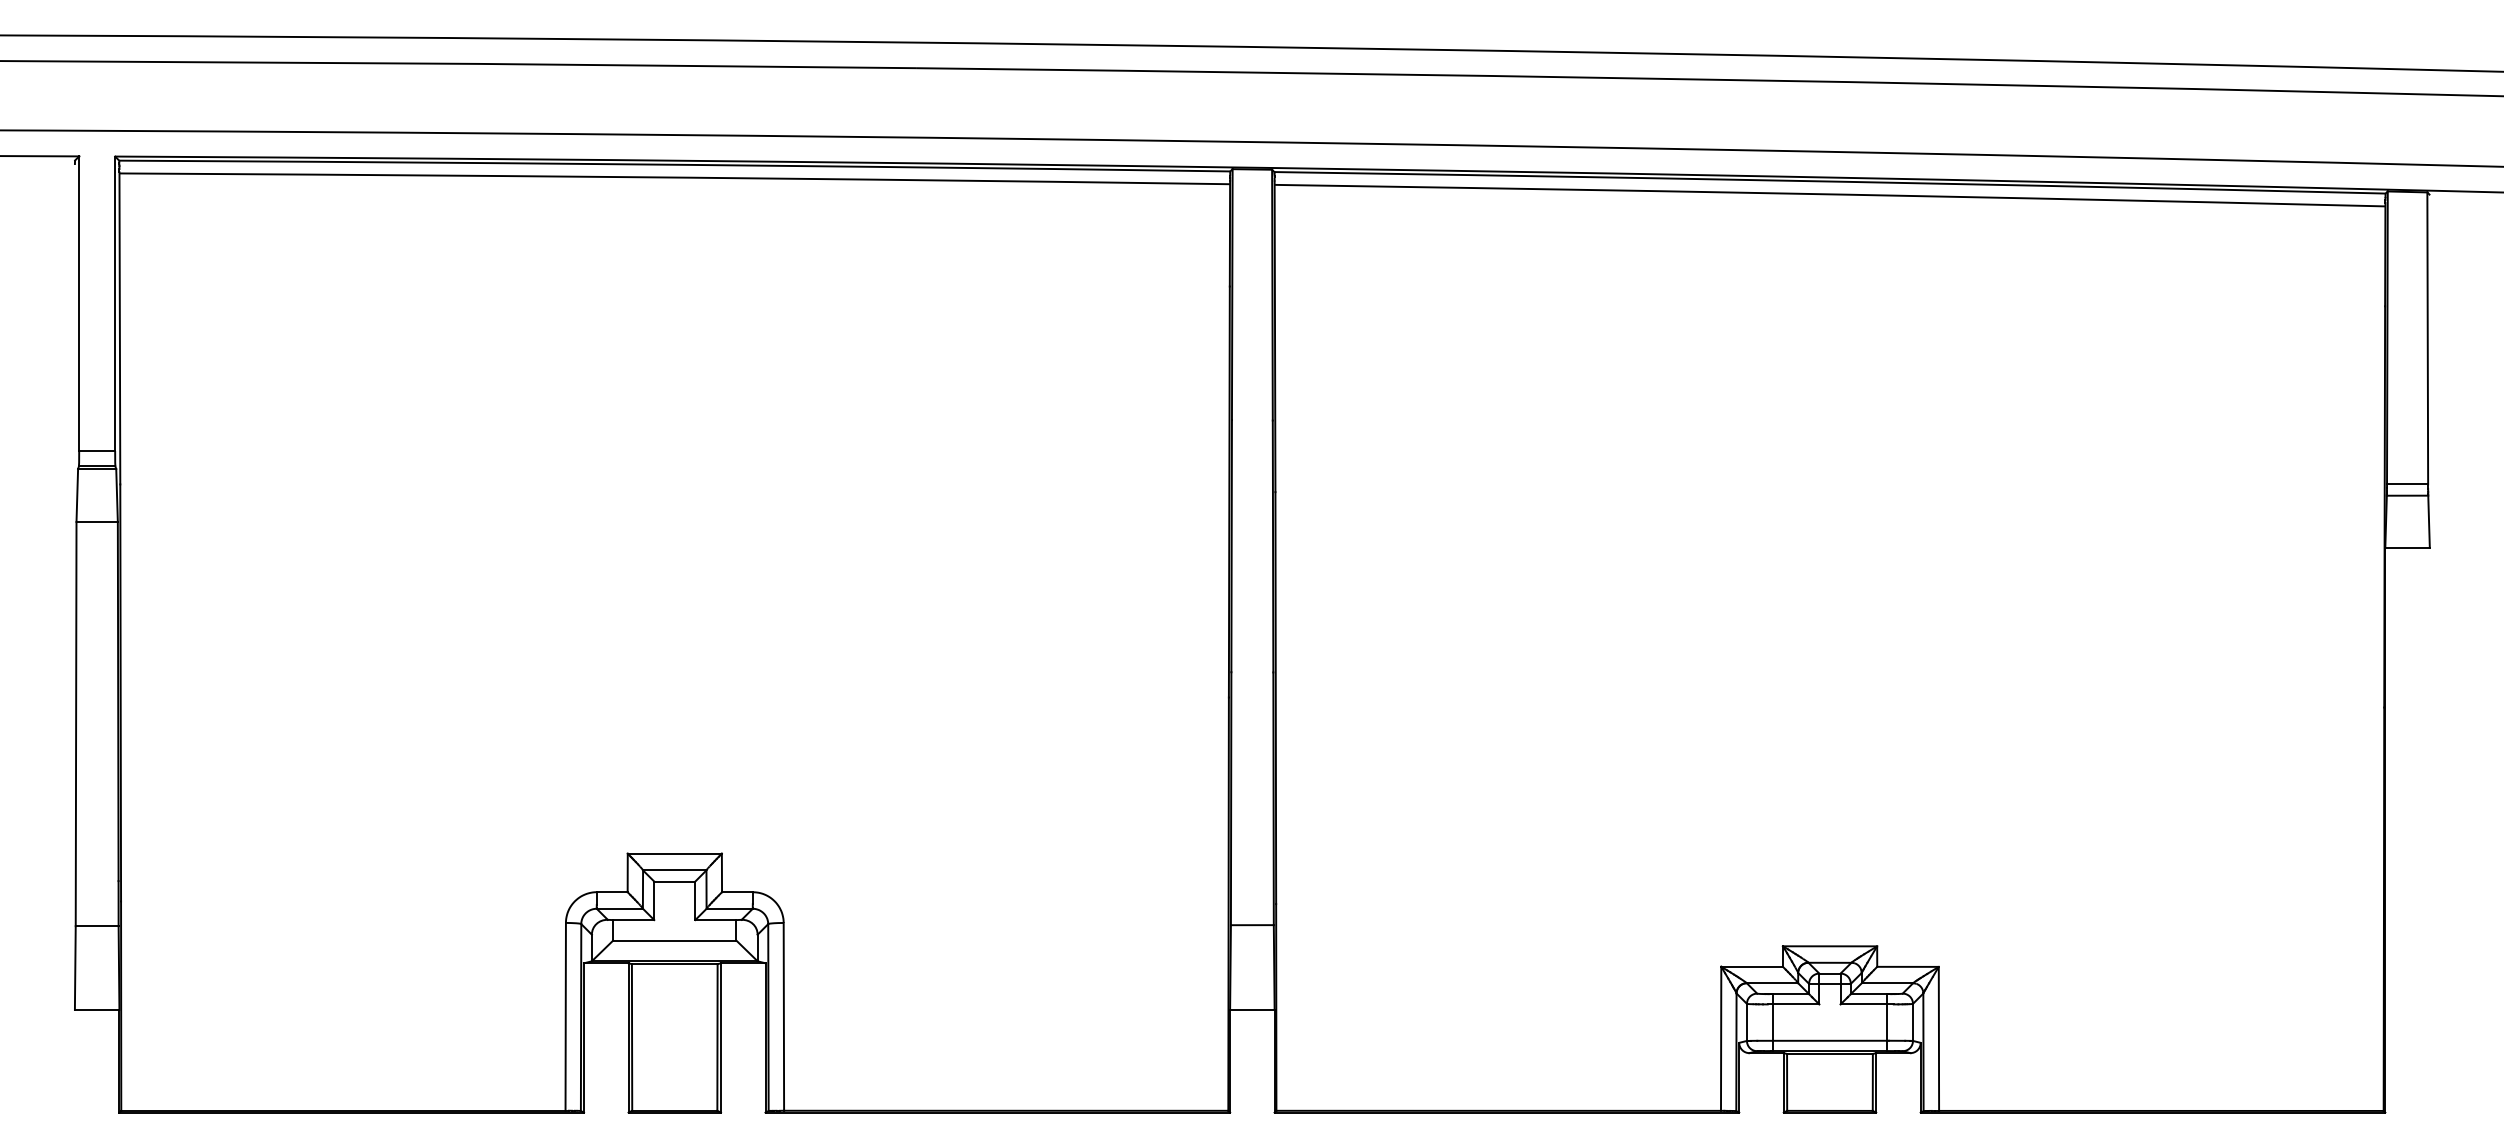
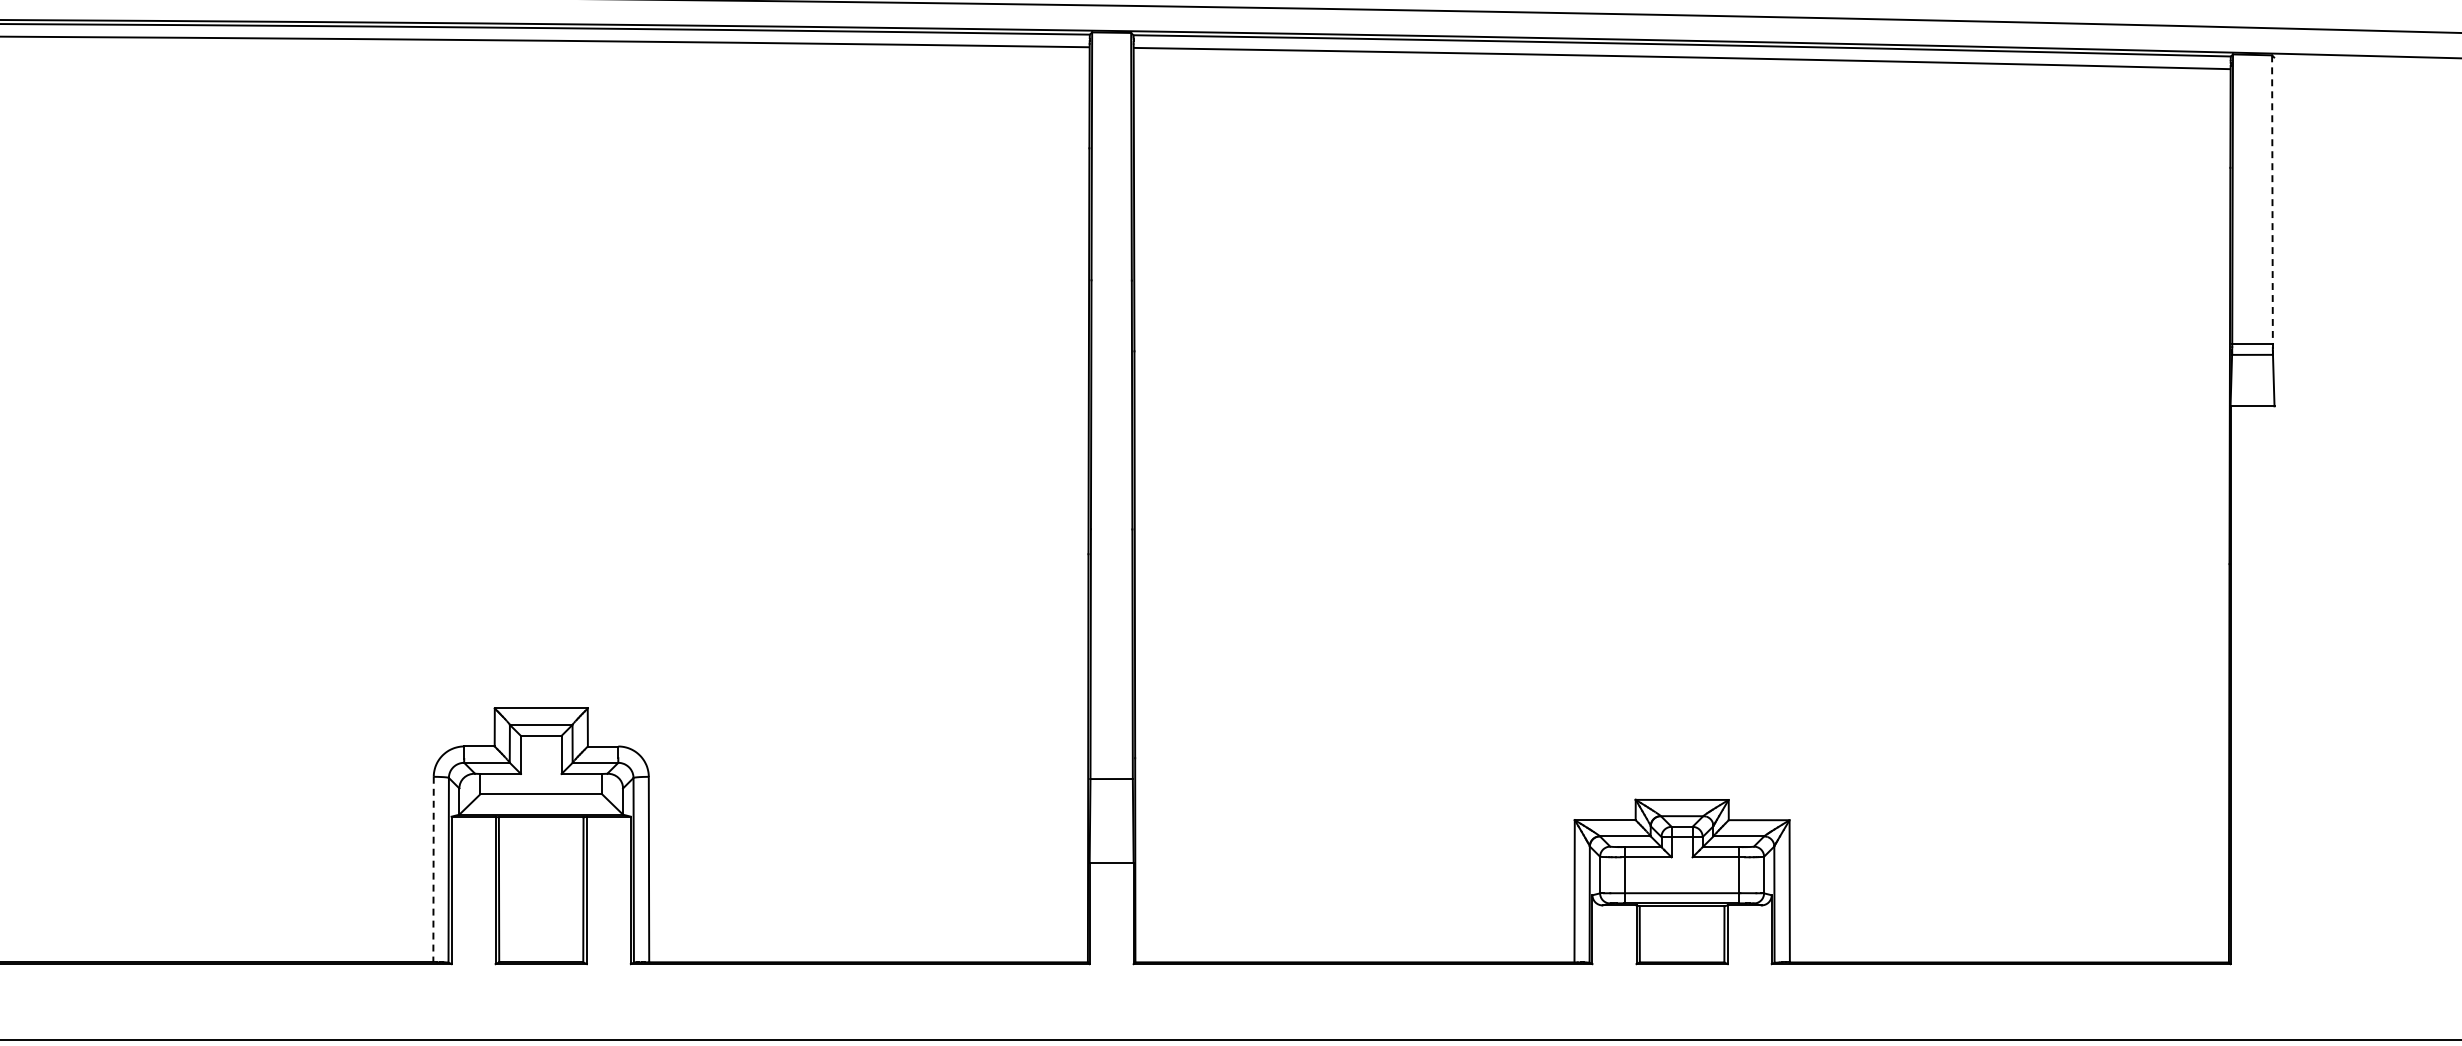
line: (2427, 338) -> (2272, 199), solid -> dashed
line: (565, 1016) -> (433, 869), solid -> dashed

